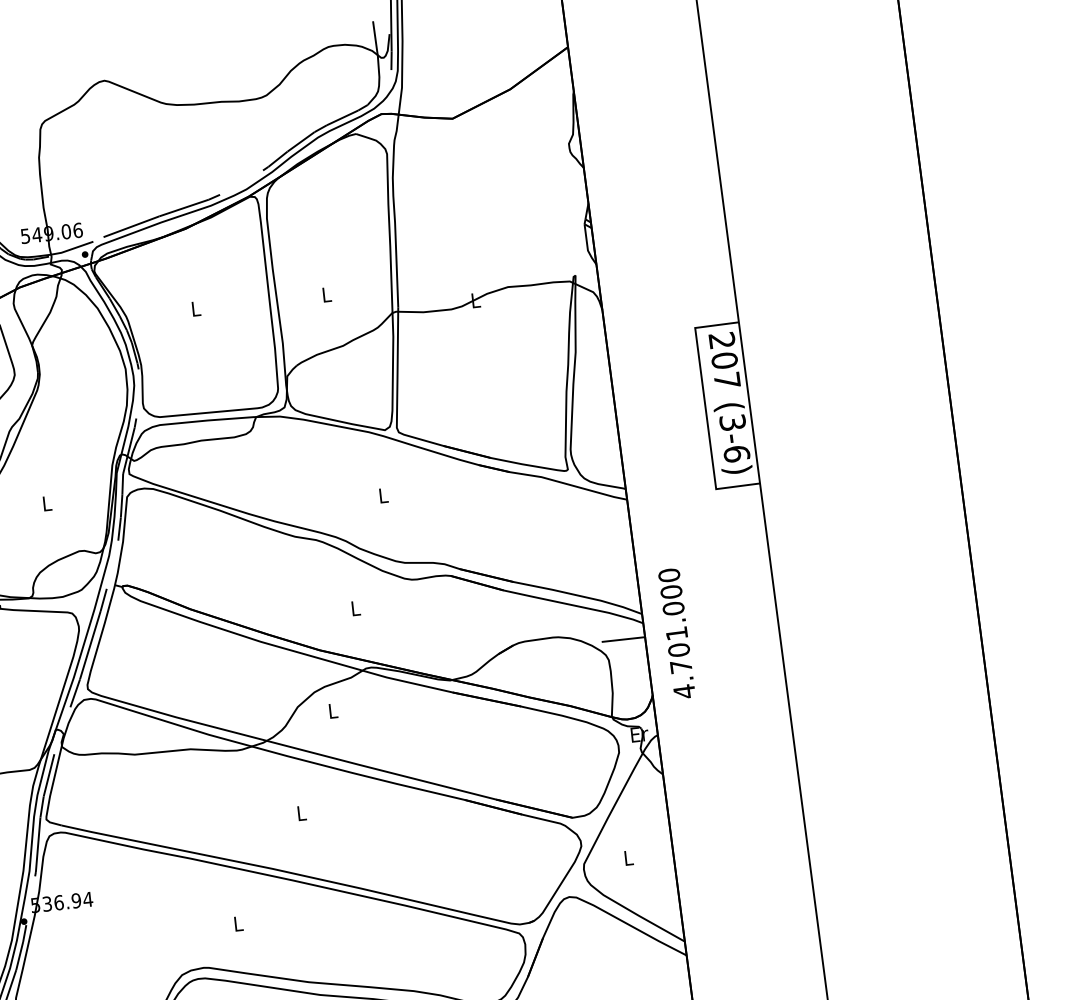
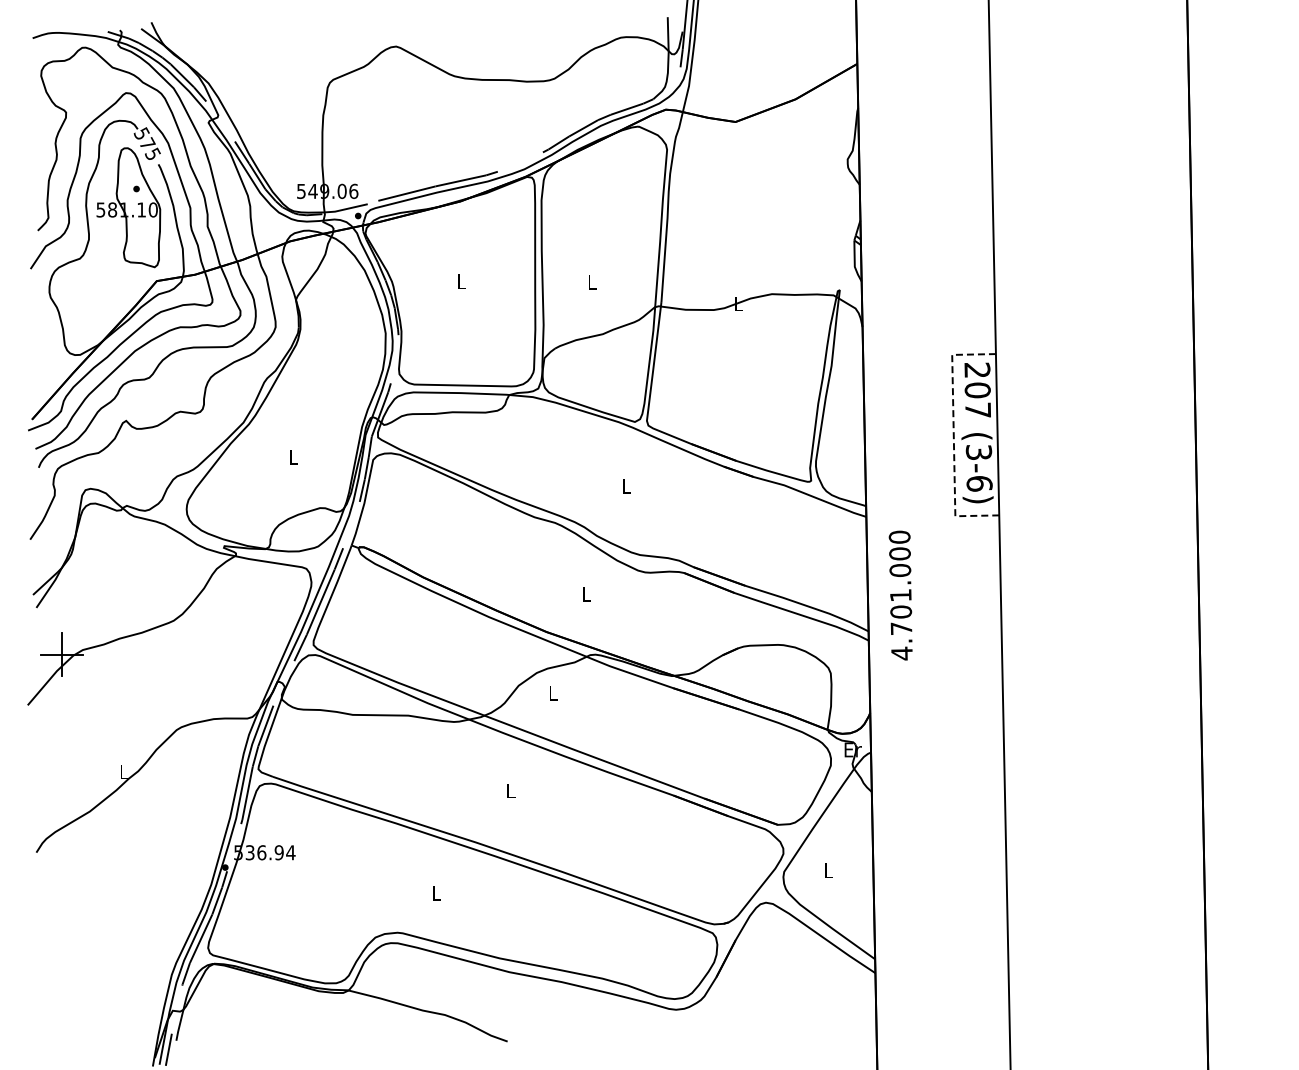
line: (705, 408) -> (953, 435), solid -> dashed
text: (676, 633) -> (900, 595), moved
line: (623, 639) -> (847, 654), removed

